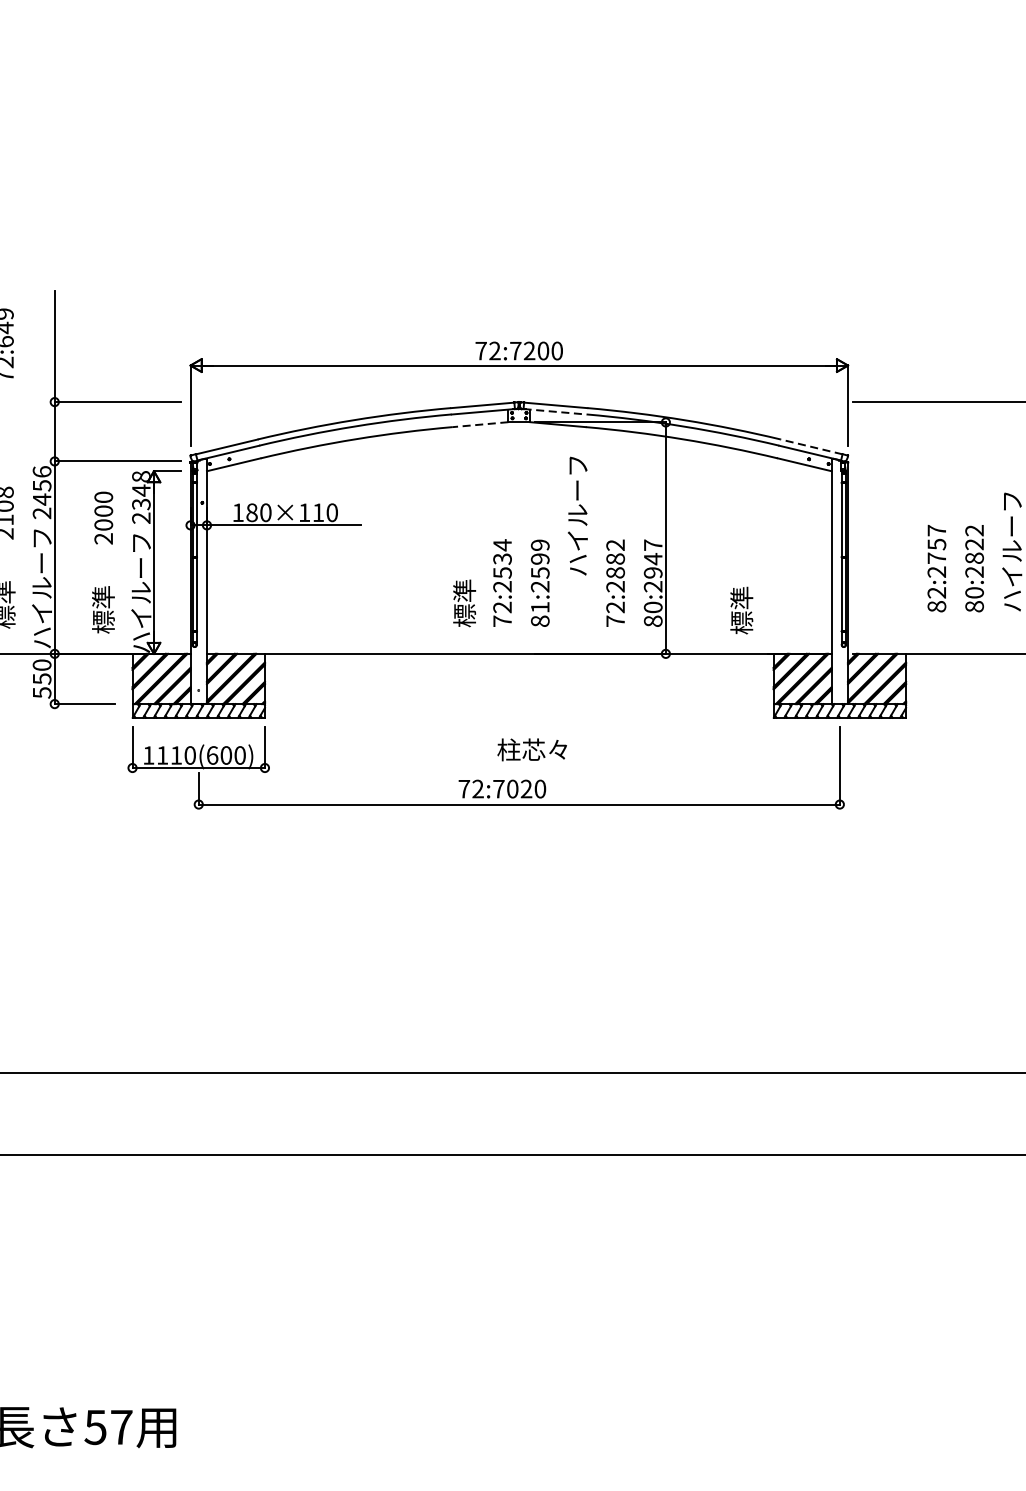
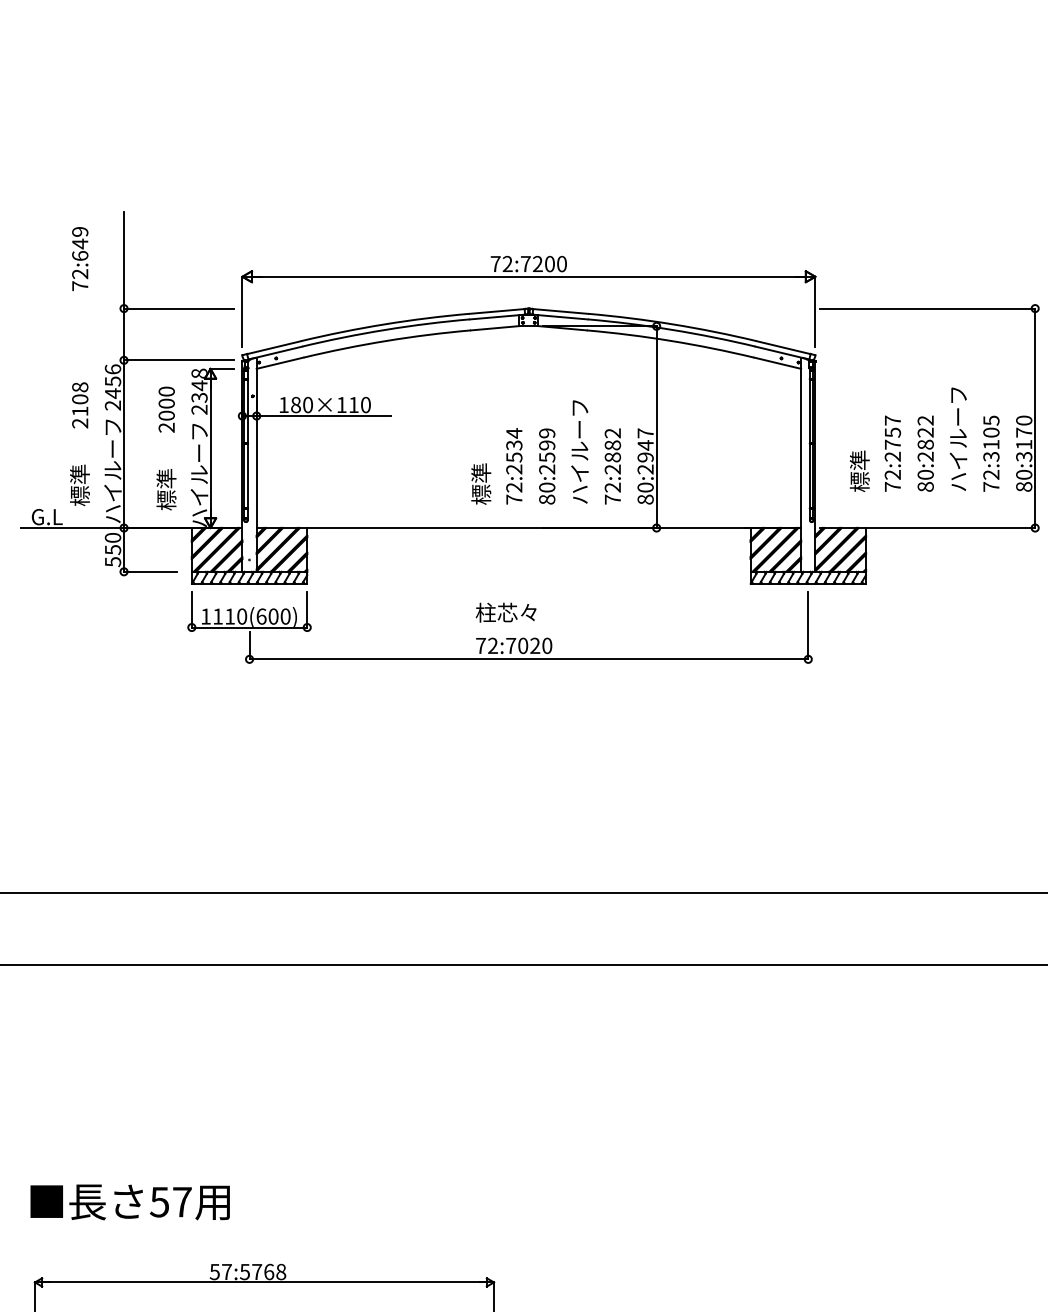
line: (555, 412) -> (560, 317), dashed -> solid
line: (479, 424) -> (494, 328), dashed -> solid
line: (811, 446) -> (783, 347), dashed -> solid
text: (577, 515) -> (579, 451), moved
text: (936, 606) -> (892, 486), 82:2757 -> 72:2757
text: (540, 607) -> (547, 487), 81:2599 -> 80:2599
text: (741, 609) -> (859, 470), moved
text: (531, 749) -> (505, 612), moved

